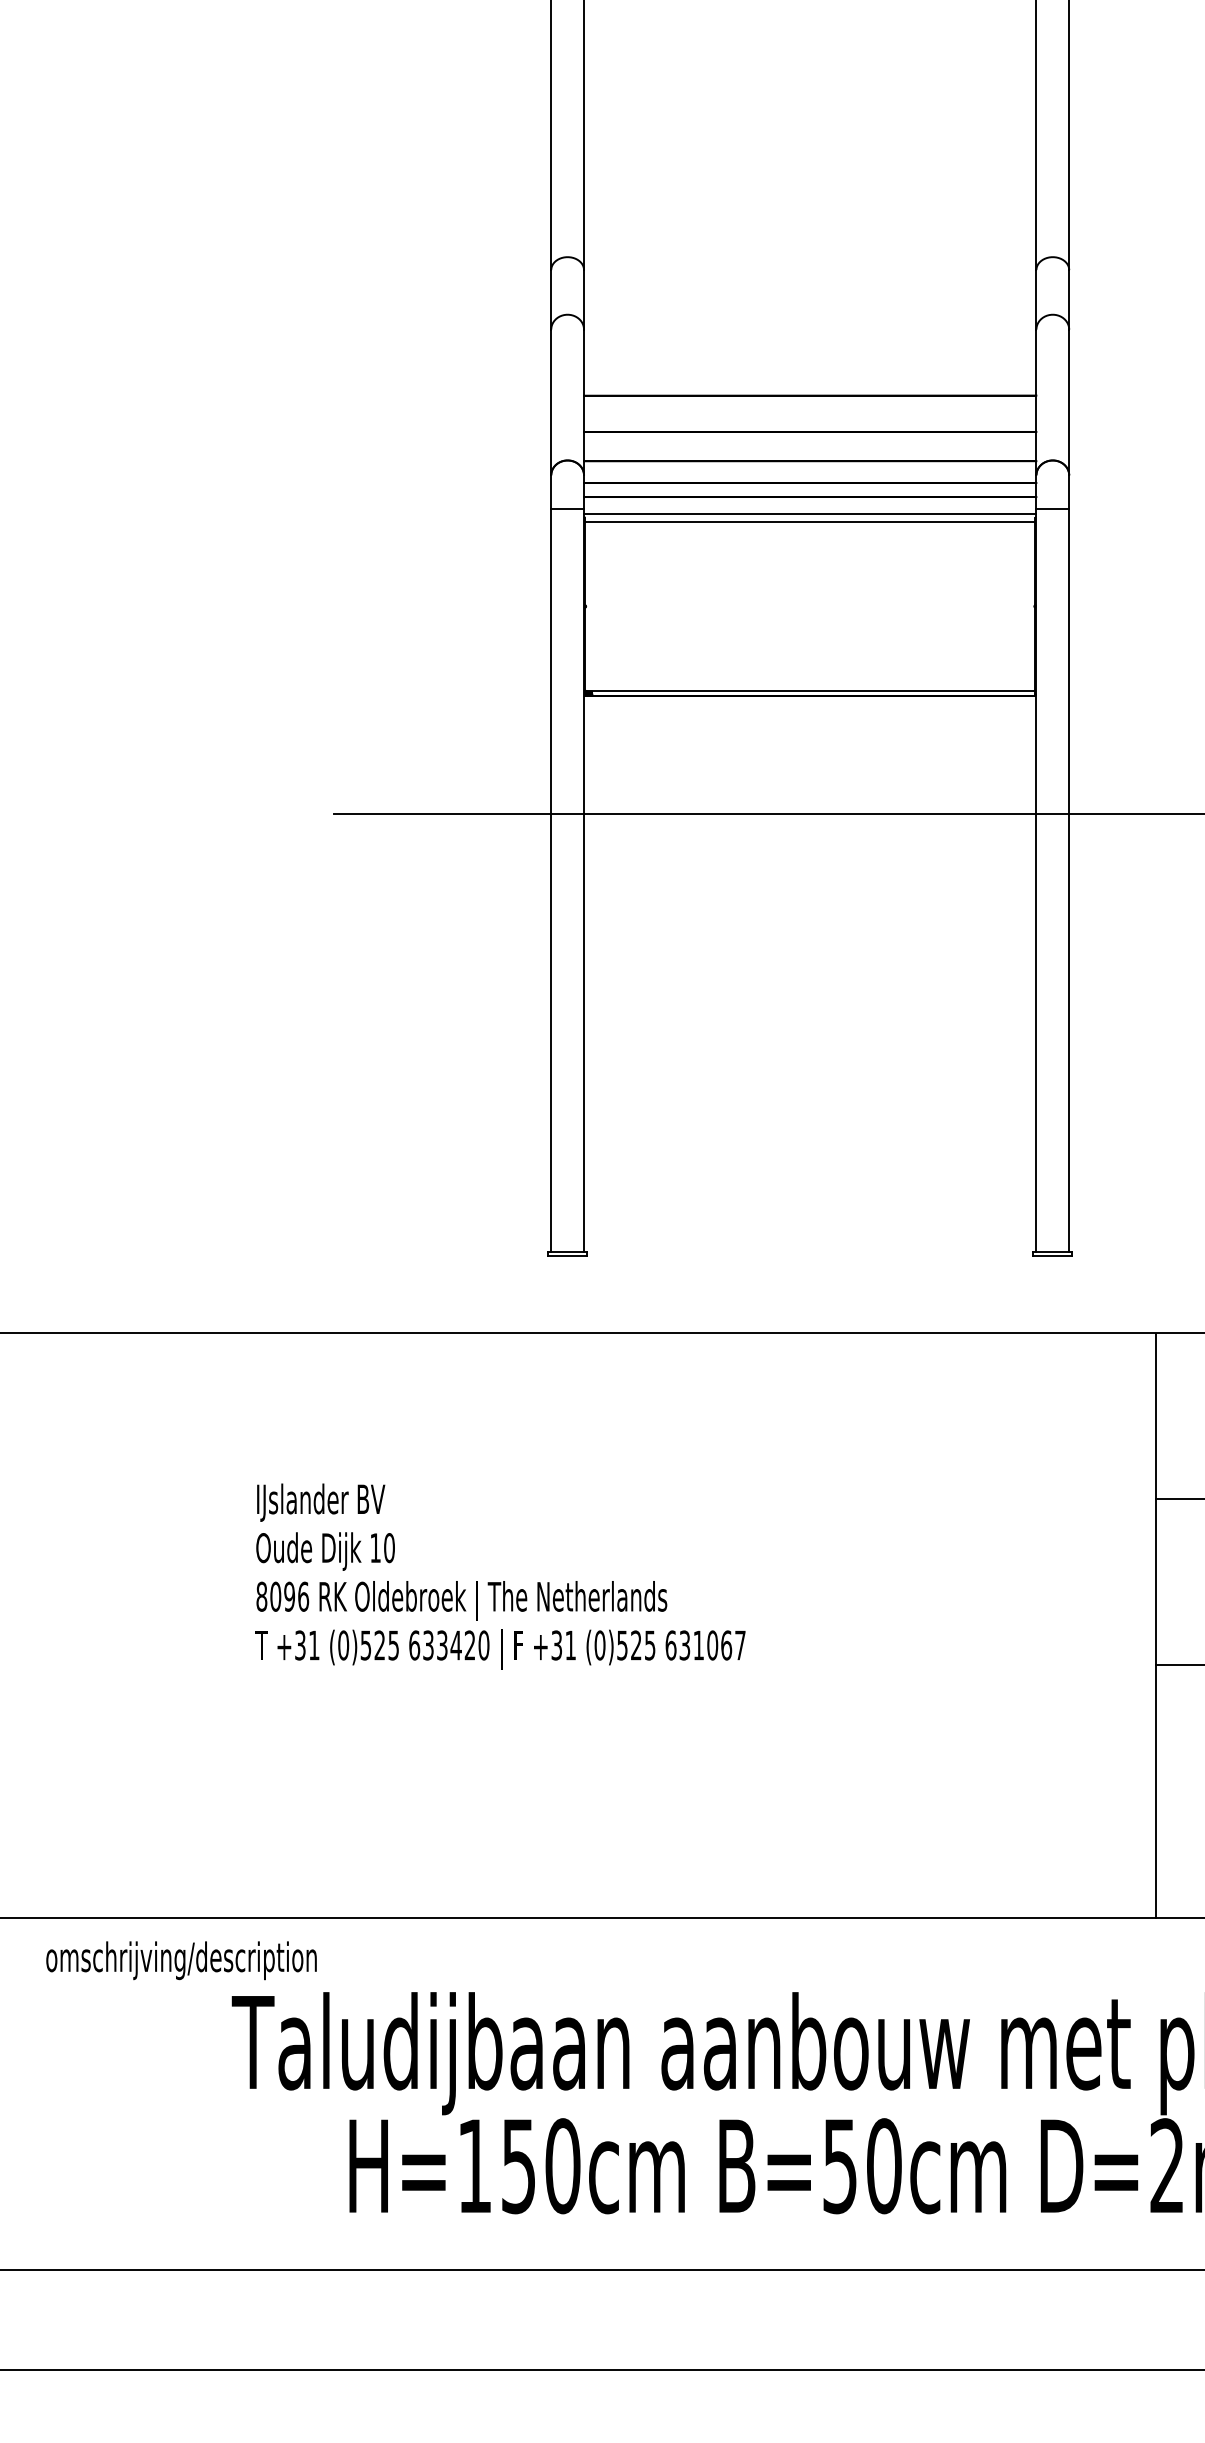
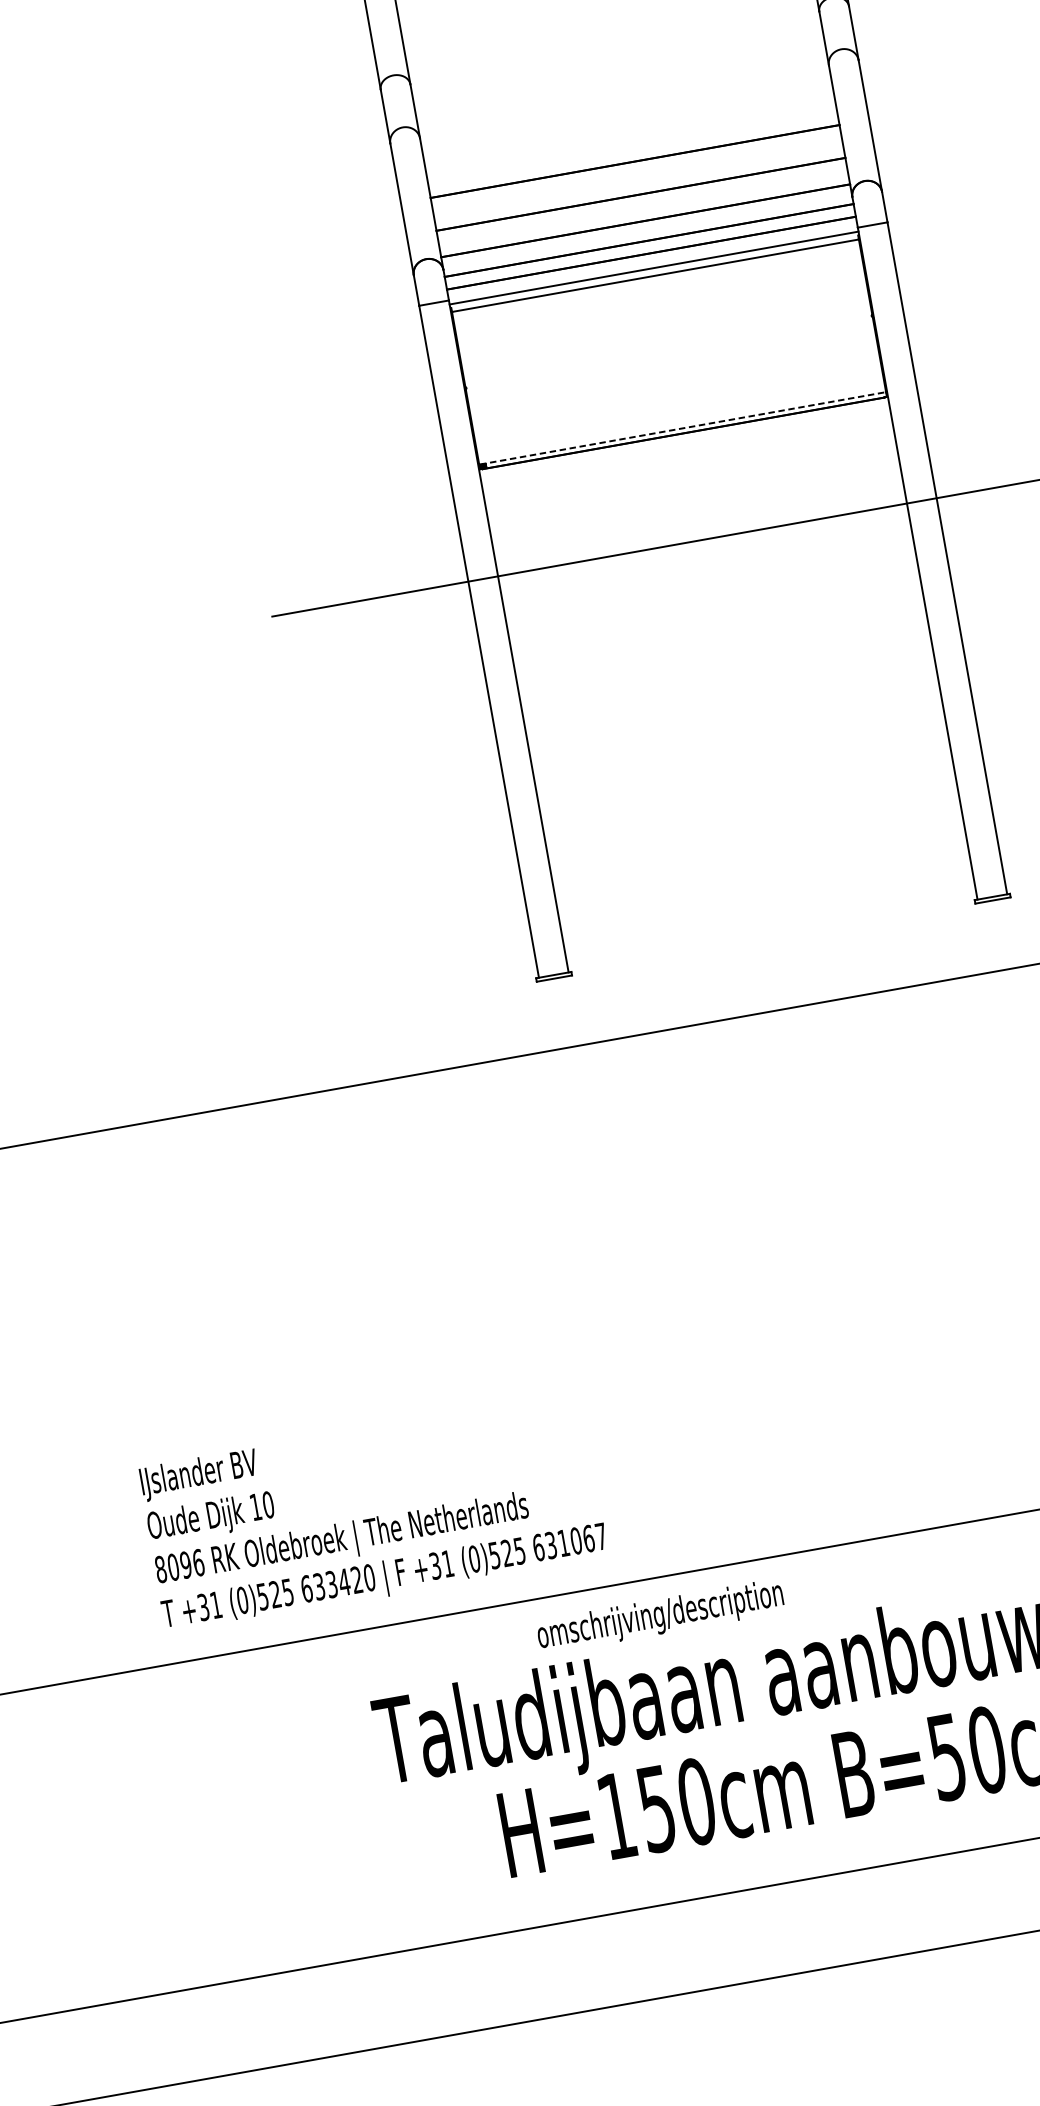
line: (810, 690) -> (682, 428), solid -> dashed
text: (500, 1576) -> (373, 1512), moved
text: (181, 1960) -> (660, 1616), moved

